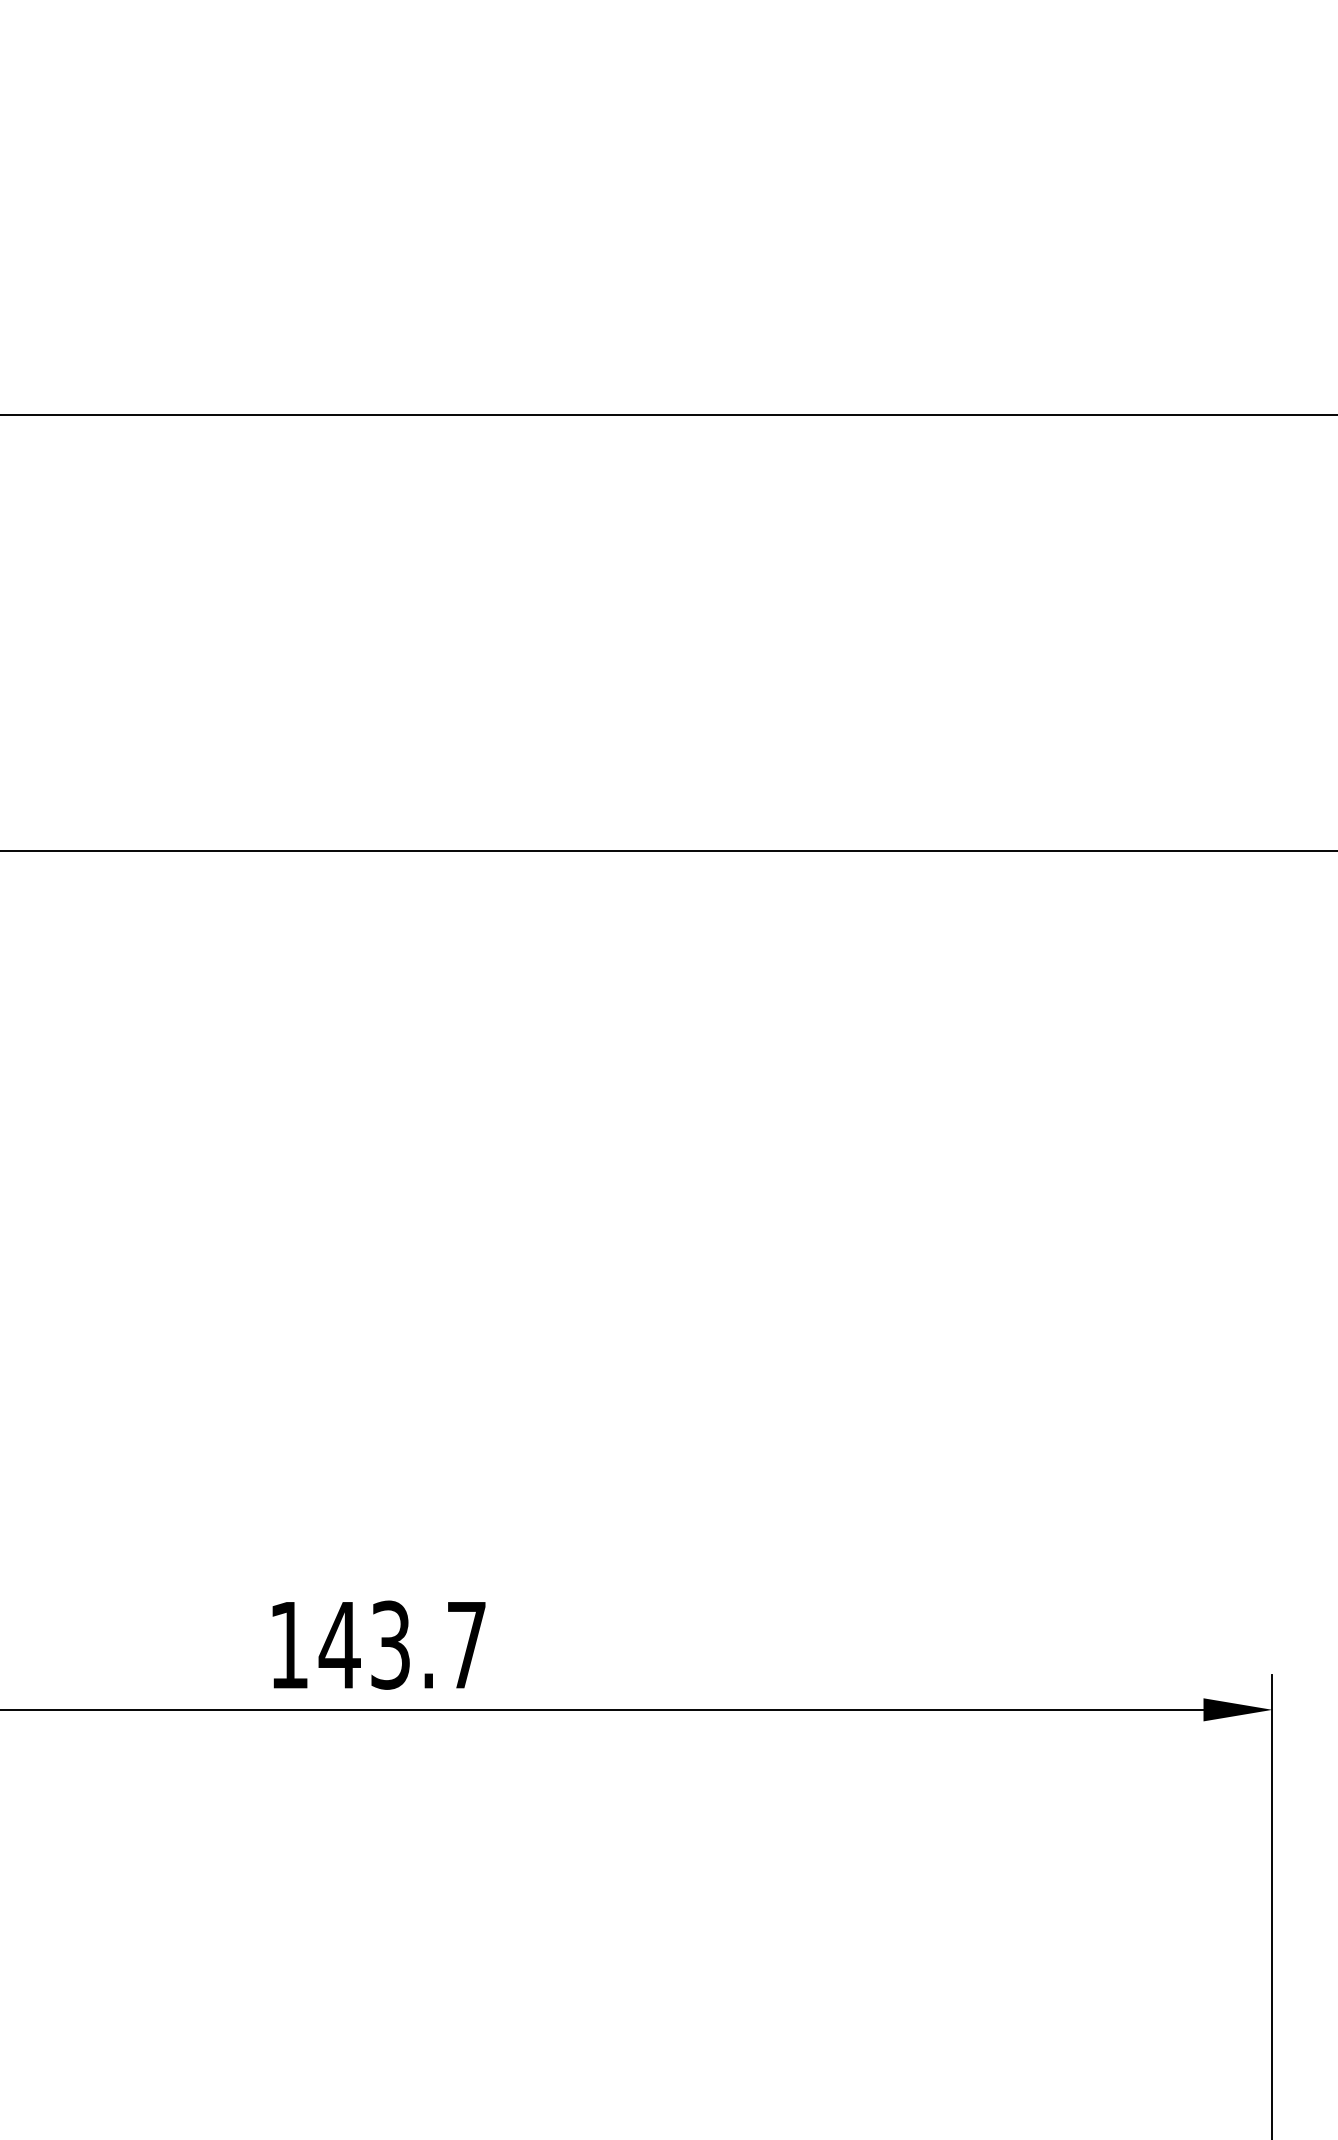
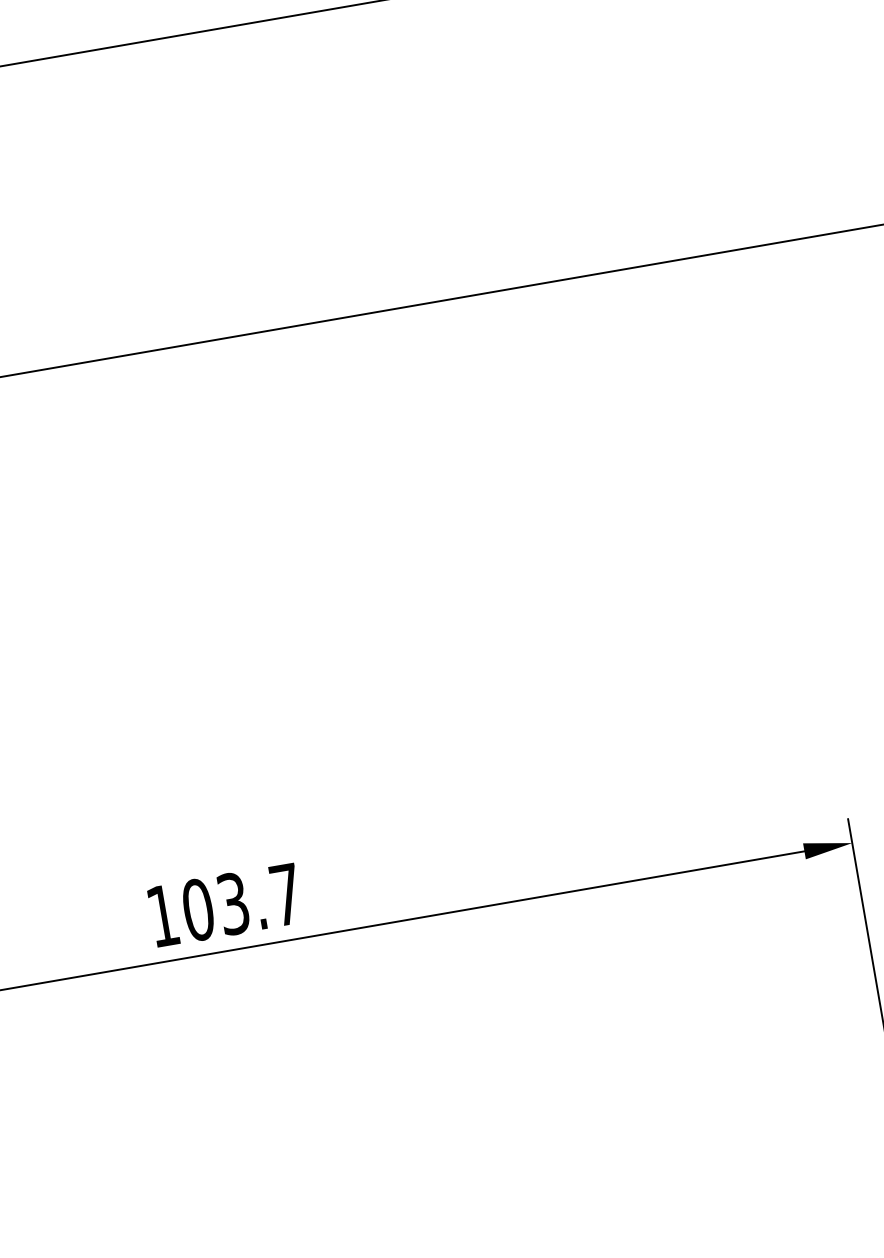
text: (339, 1644) -> (197, 909), 143.7 -> 103.7

